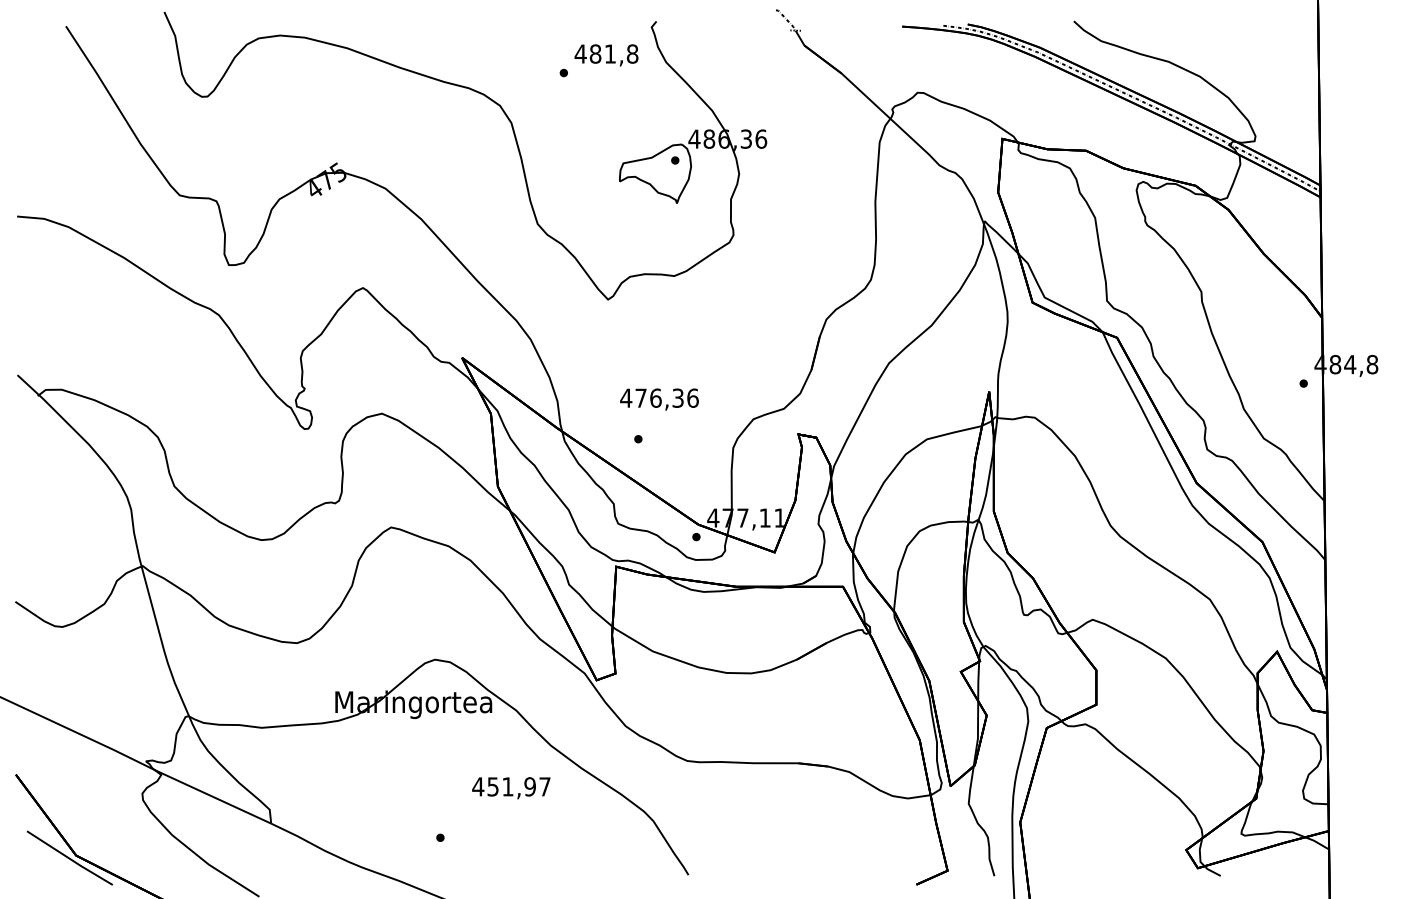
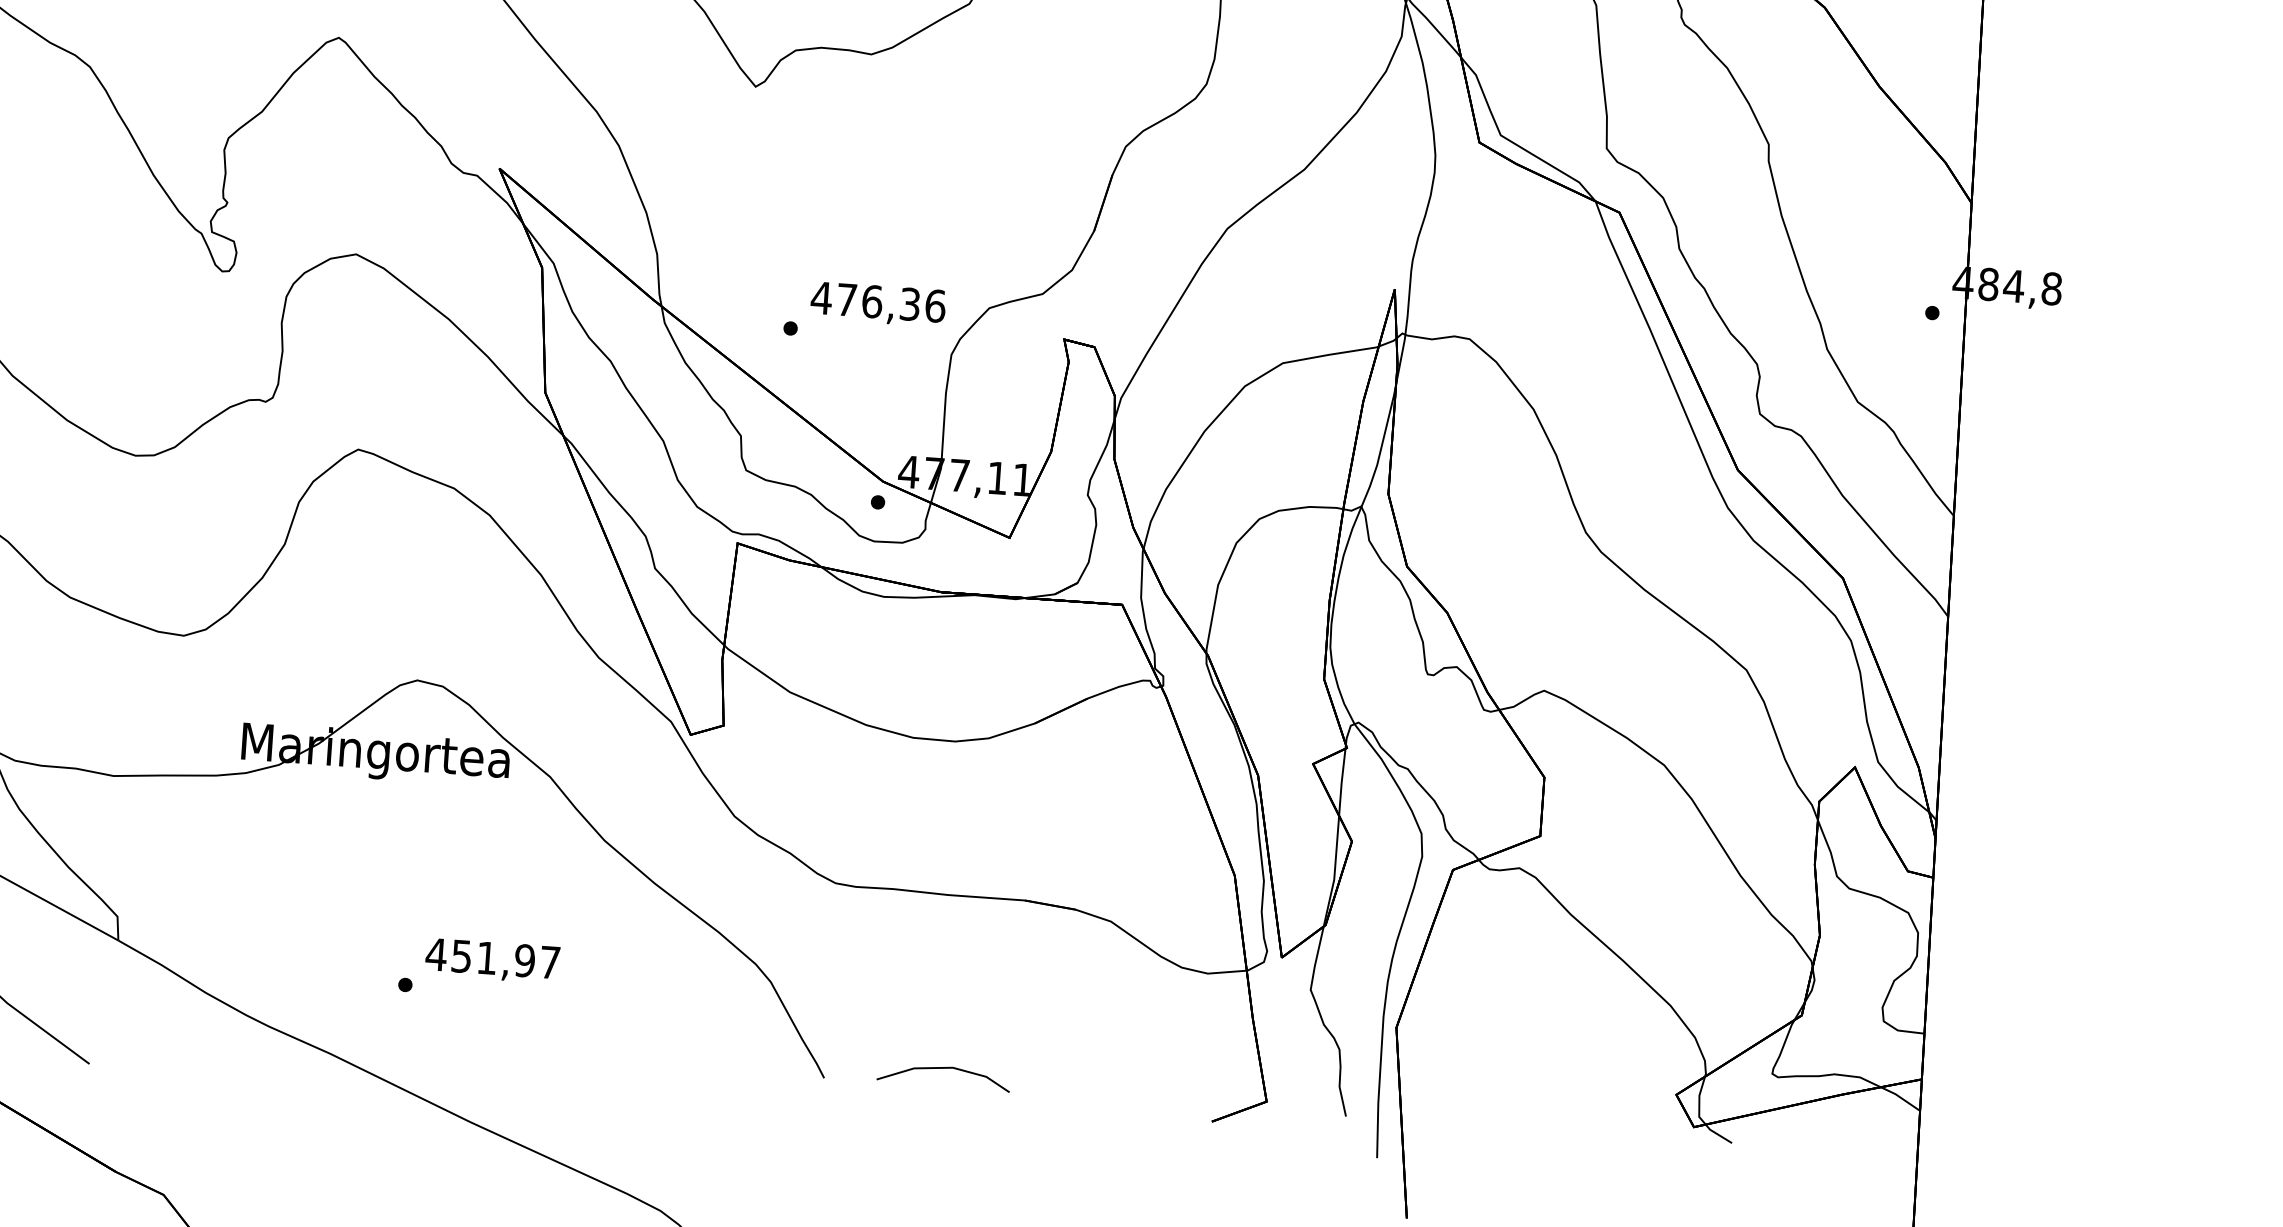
text: (659, 399) -> (878, 304), moved
text: (511, 788) -> (492, 961), moved
line: (758, 865) -> (944, 1070), added

